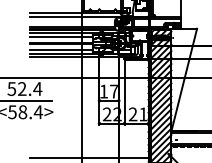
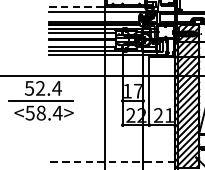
line: (56, 12) -> (77, 7), solid -> dashed
line: (88, 158) -> (111, 162), solid -> dashed

